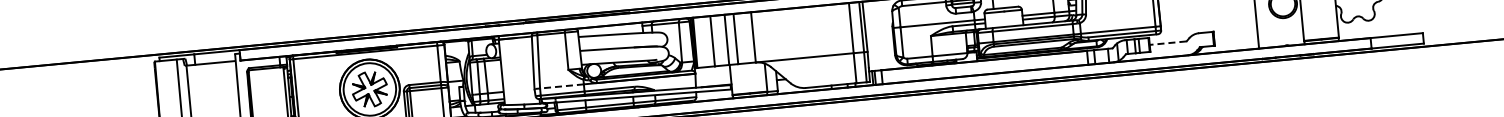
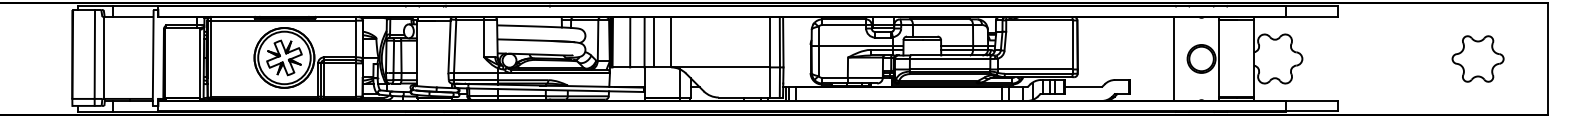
line: (1167, 42) -> (1082, 86), dashed -> solid
line: (562, 86) -> (476, 73), dashed -> solid

